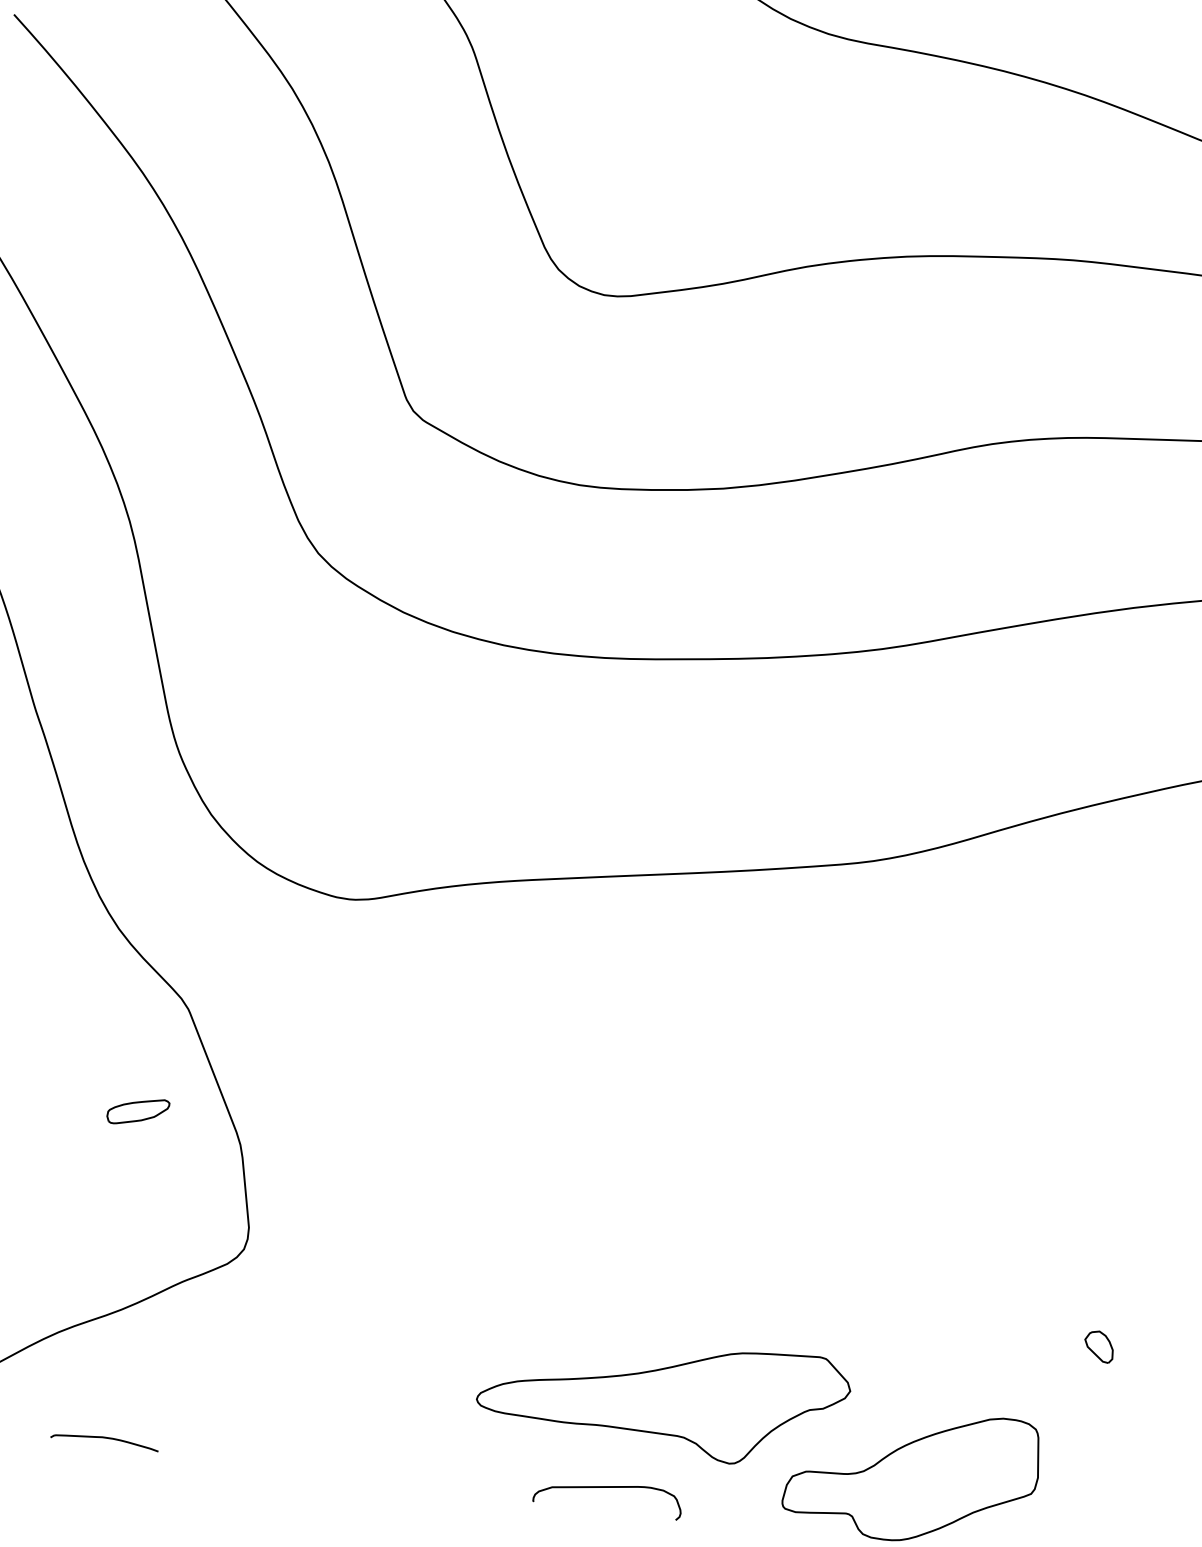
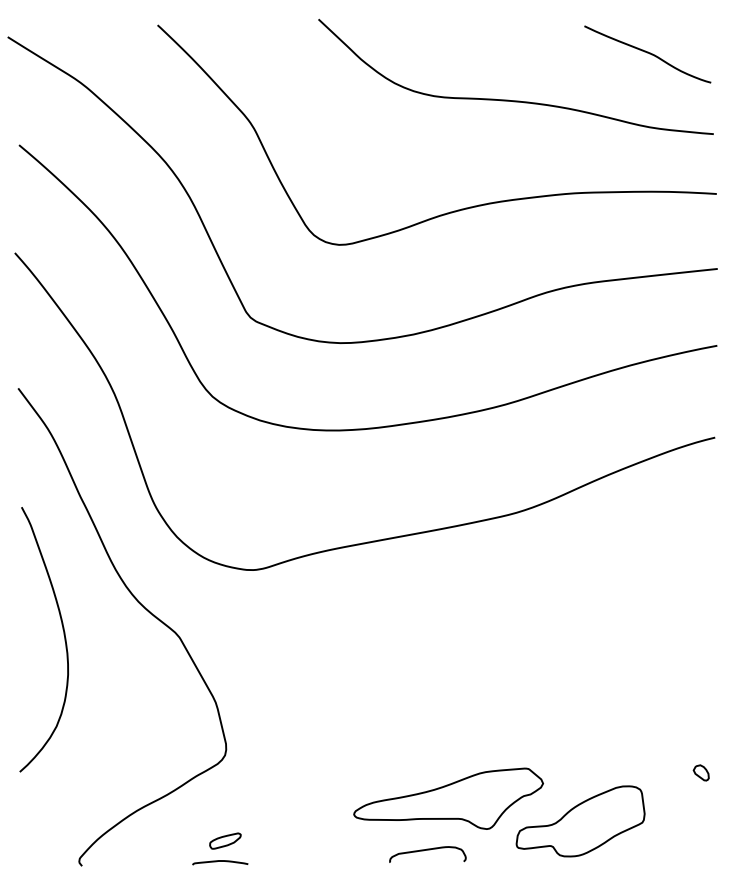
part: (138, 1110) -> (225, 840), moved
part: (1097, 1345) -> (700, 772), moved
curve: (105, 1438) -> (220, 861), moved

